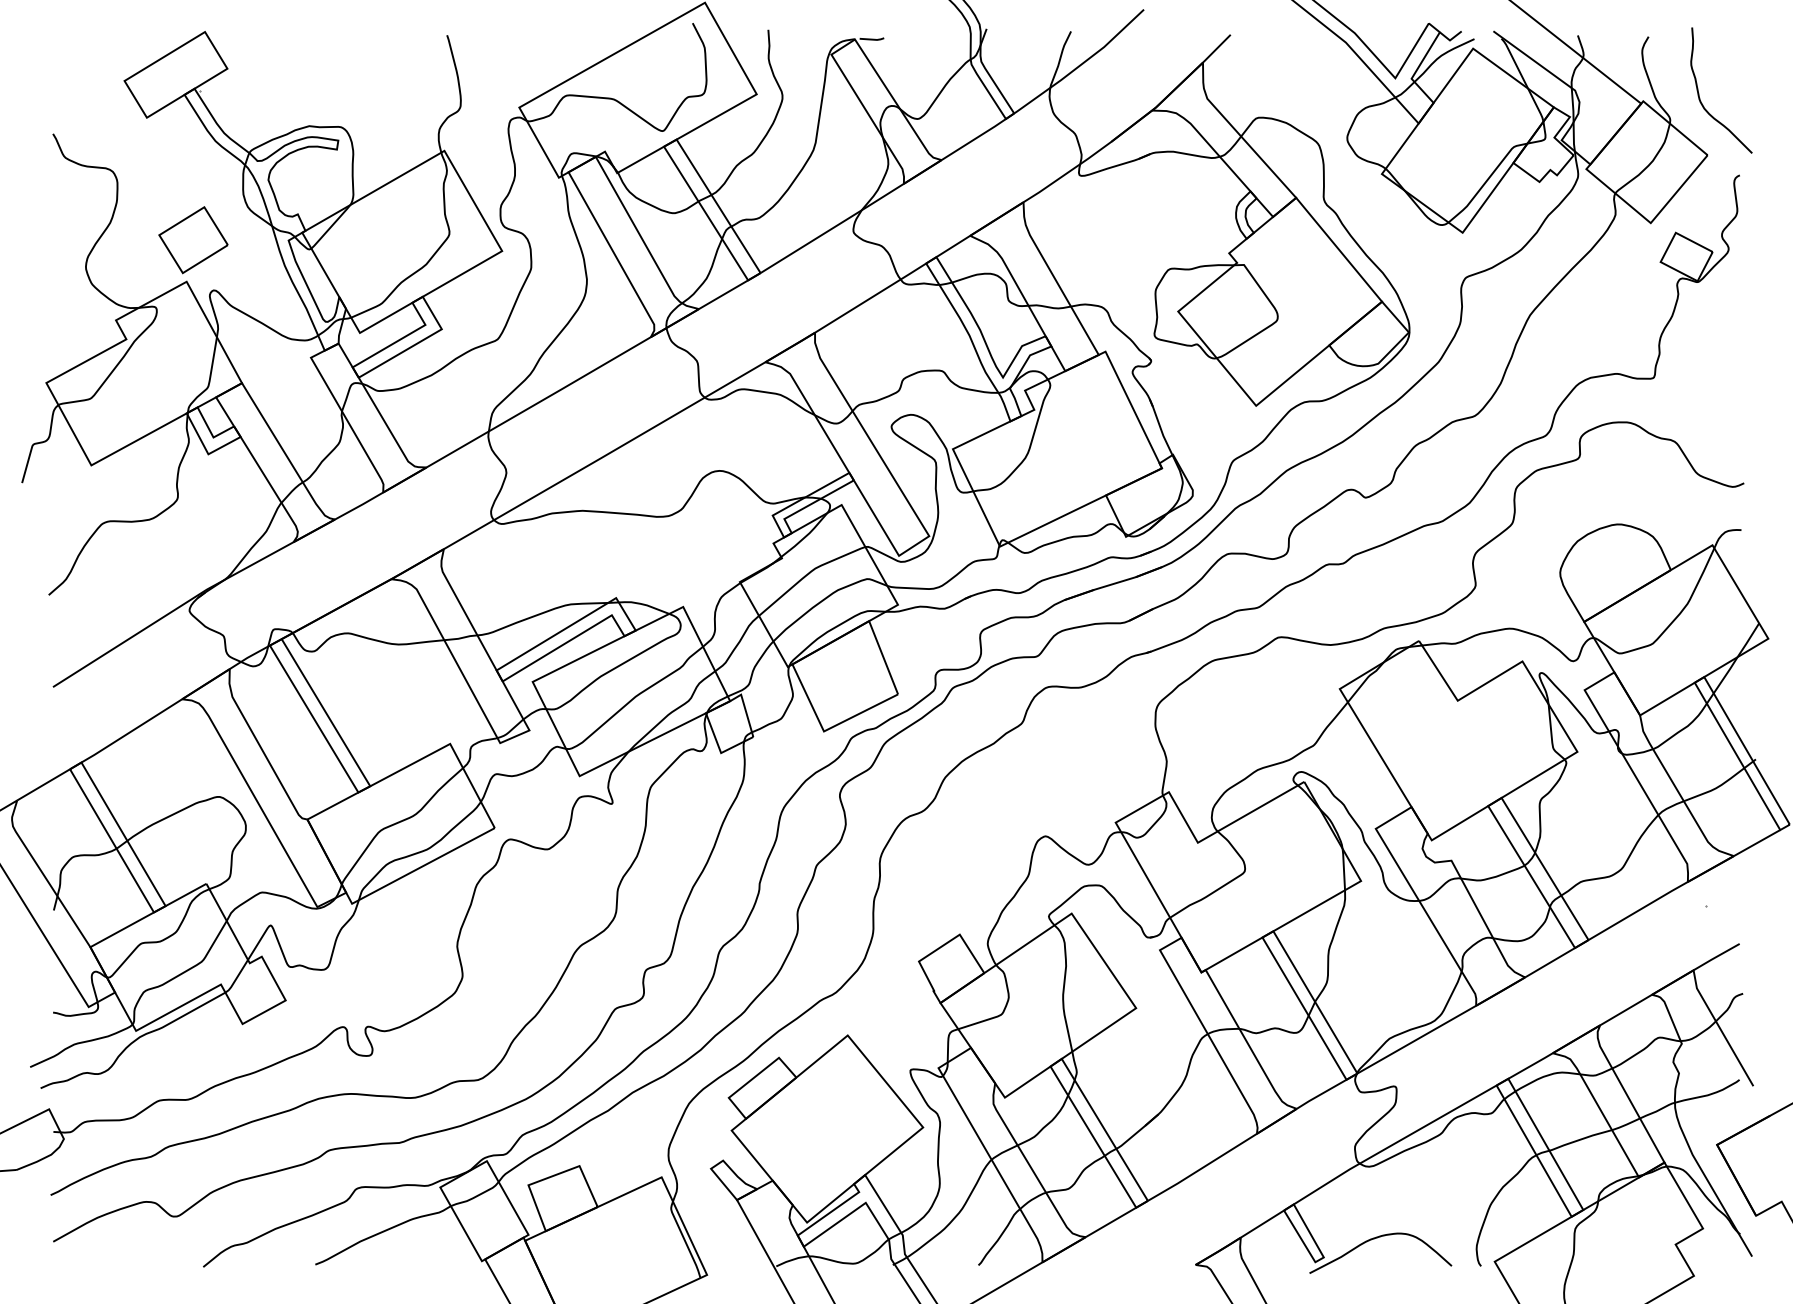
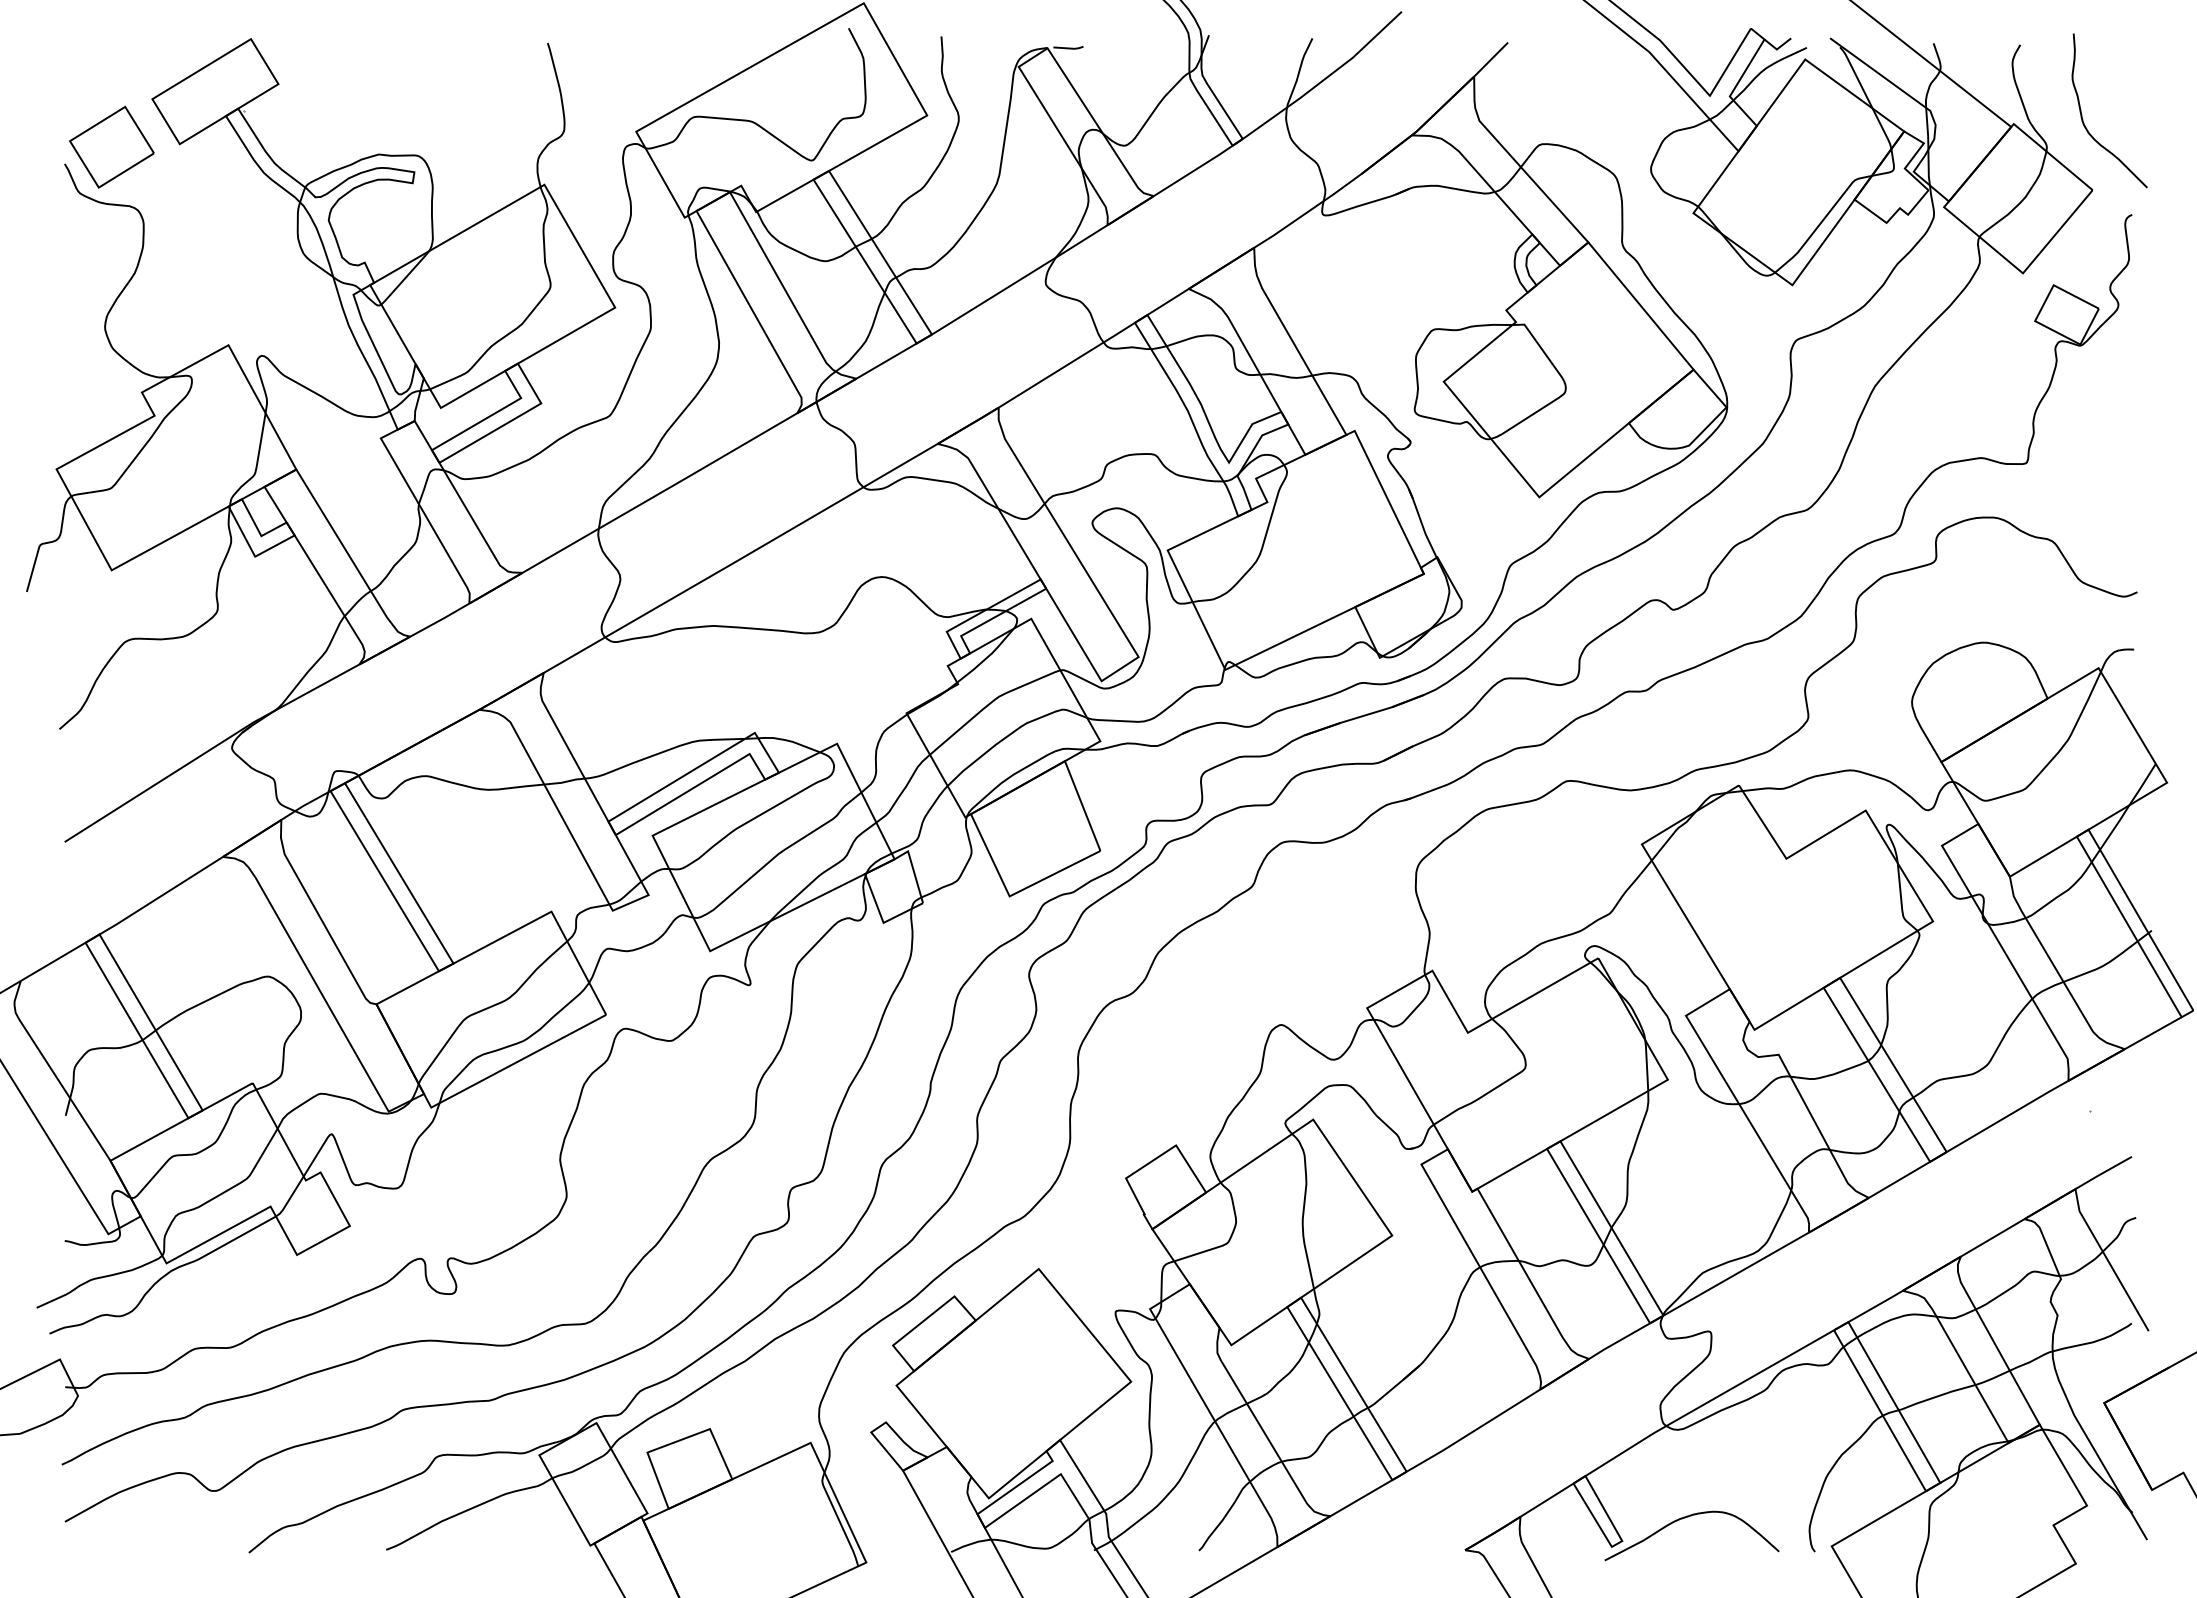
part: (193, 239) -> (111, 146), moved

